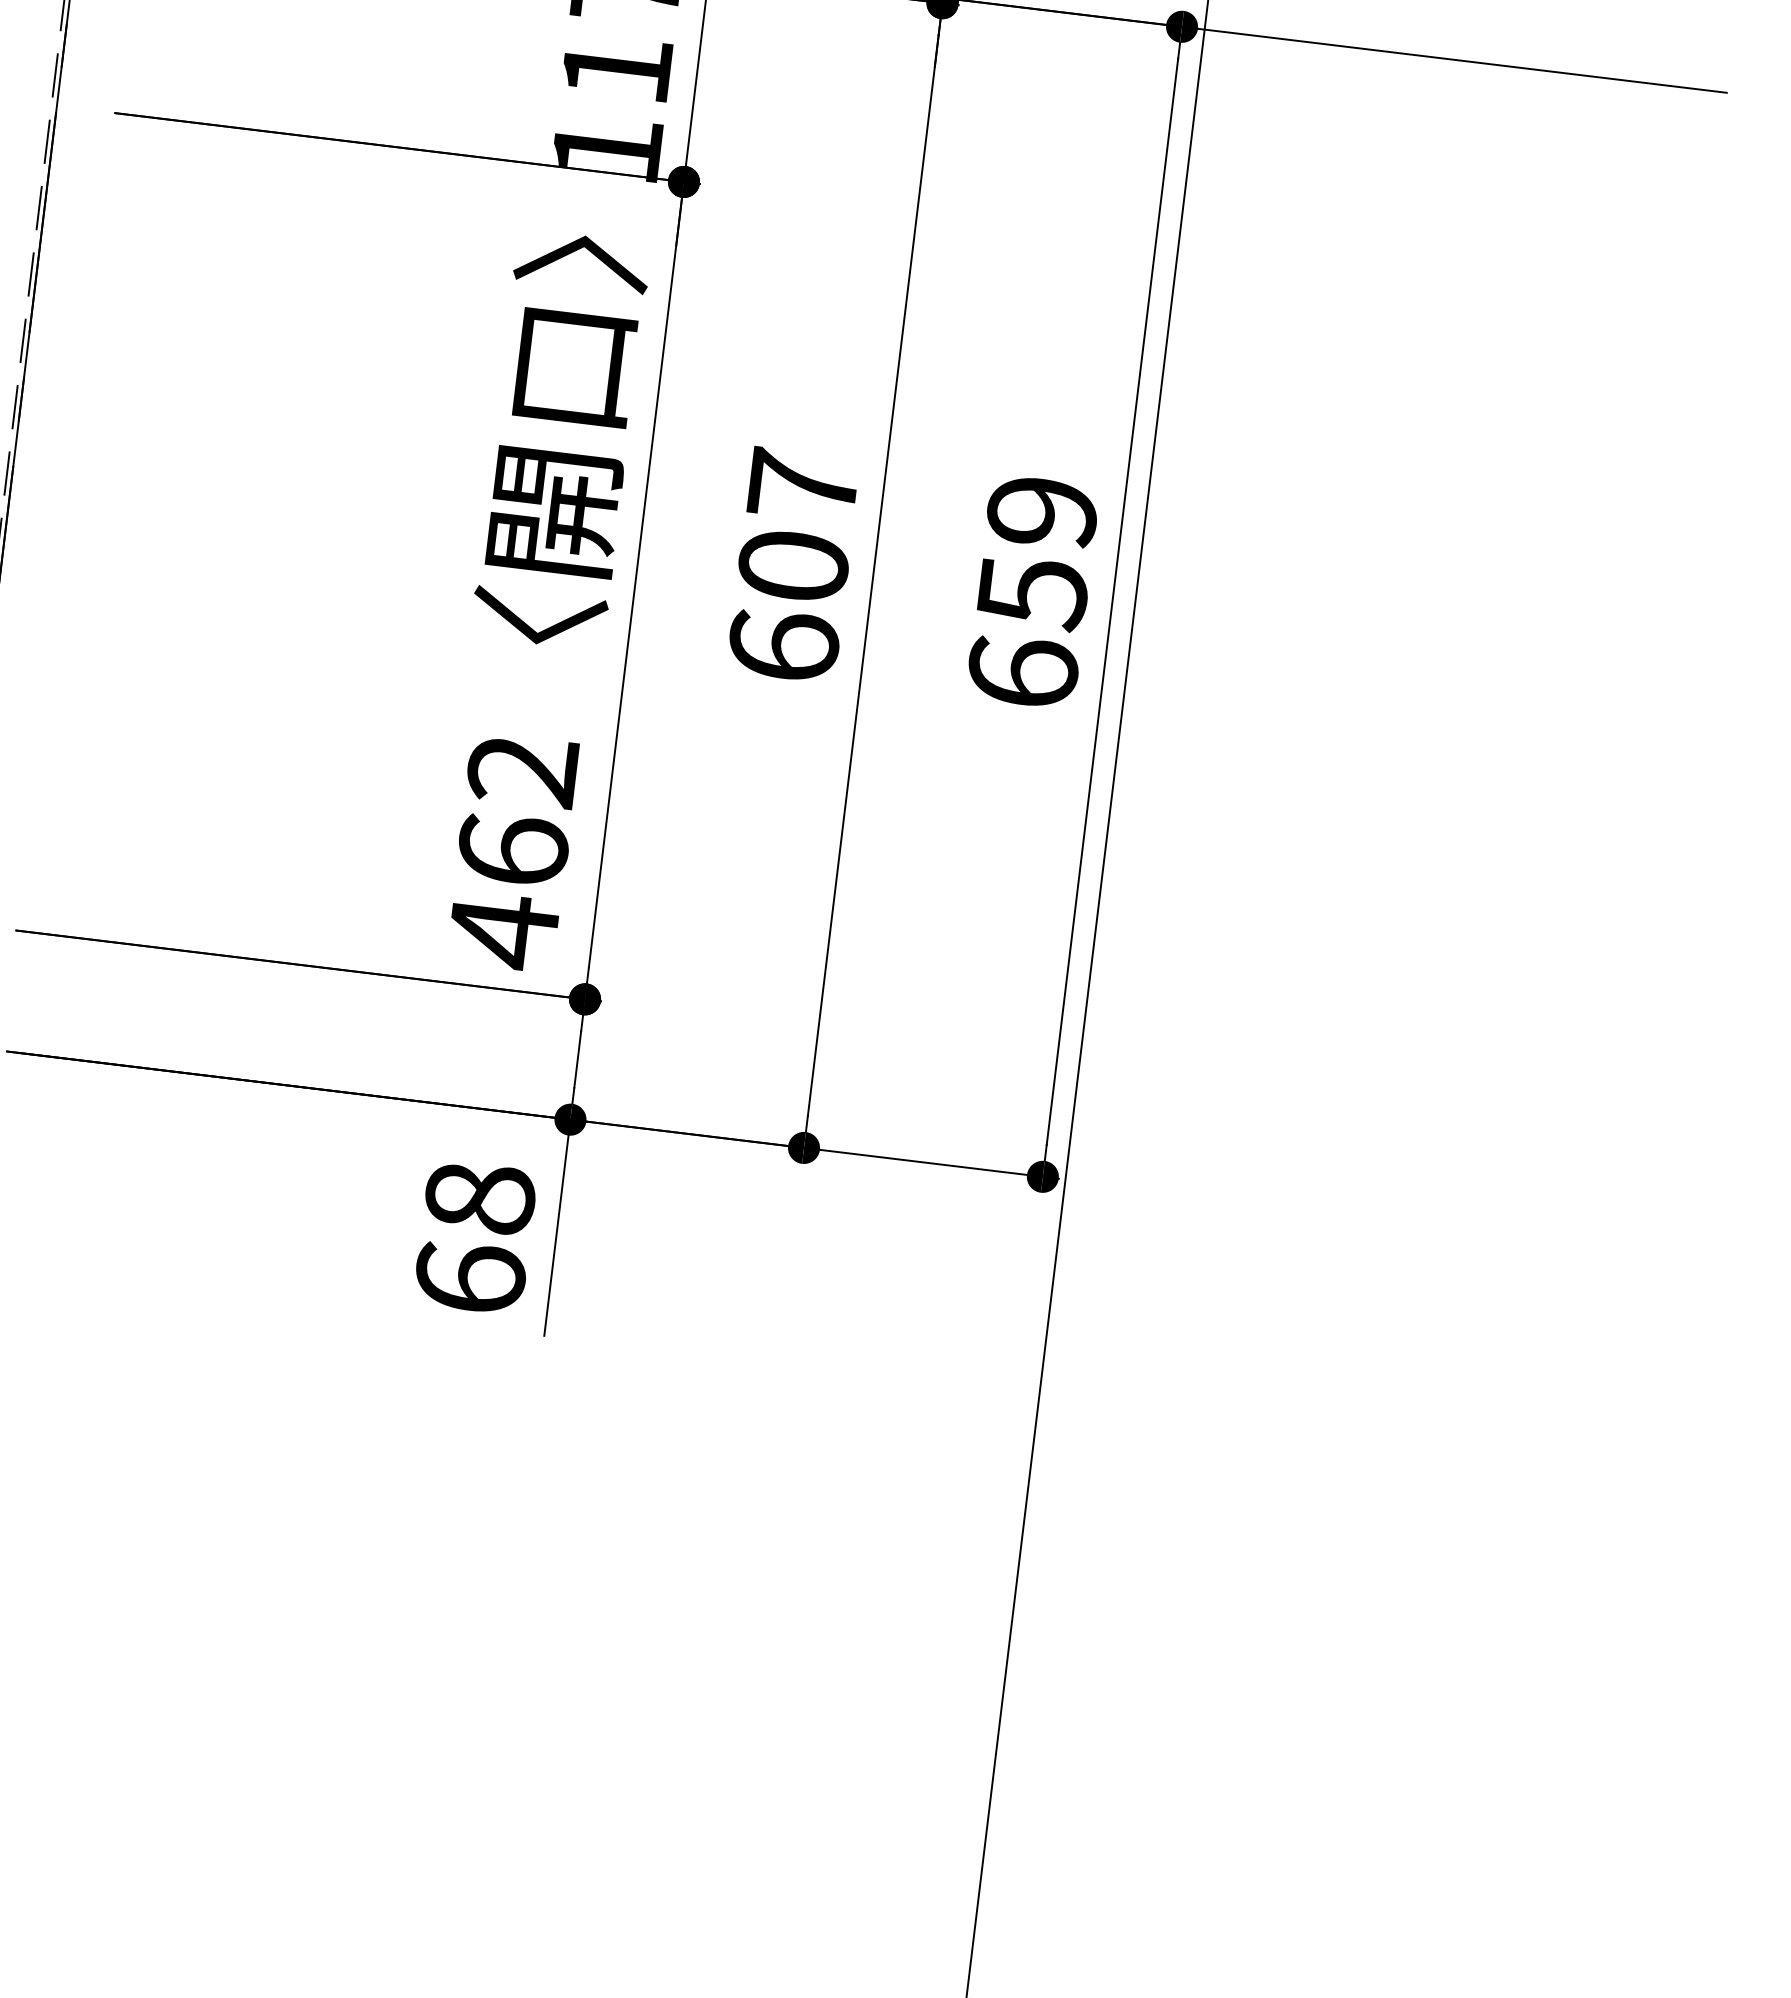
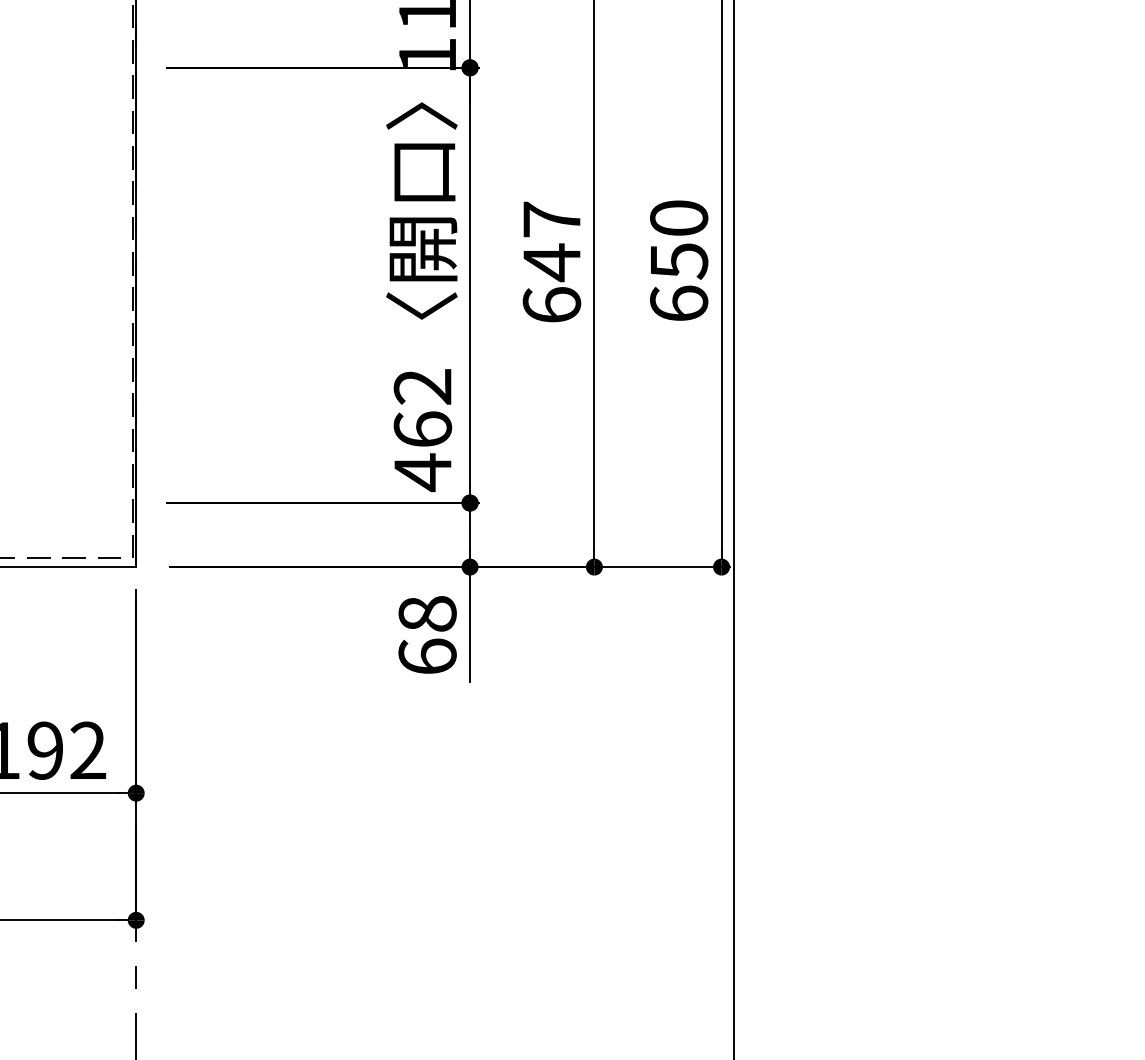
text: (1043, 512) -> (679, 218), 659 -> 650
text: (792, 566) -> (551, 262), 607 -> 647

